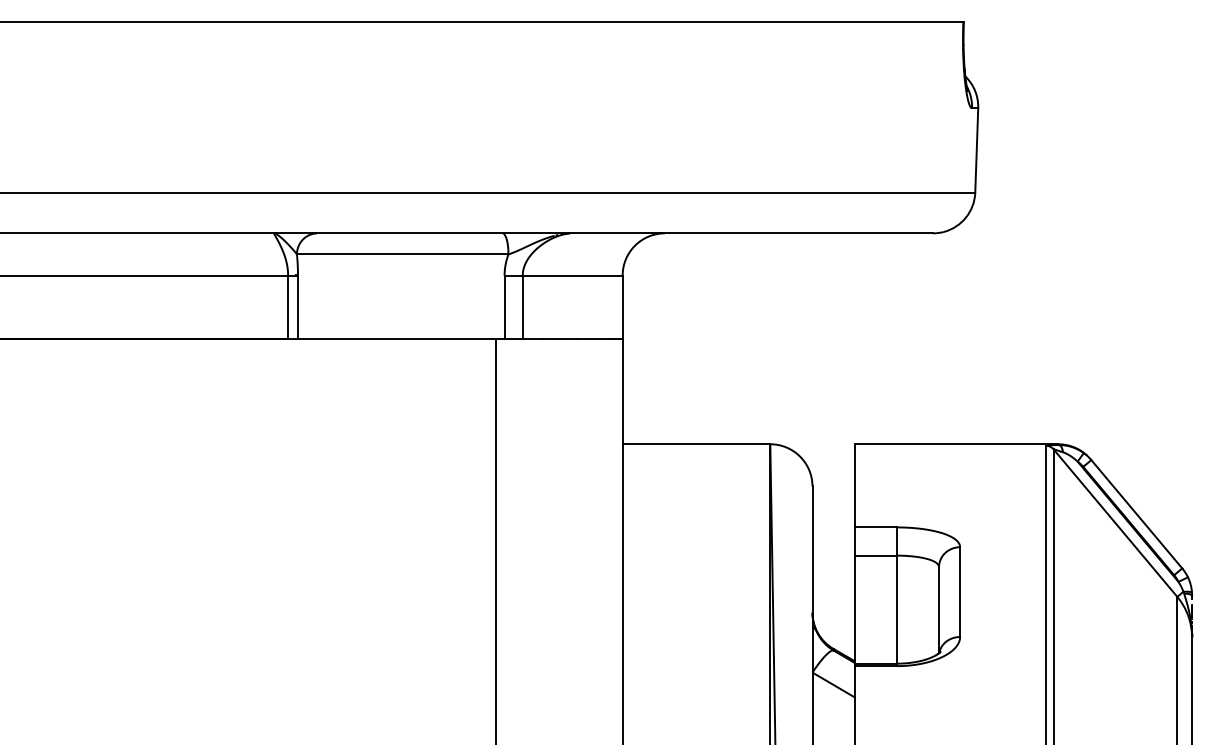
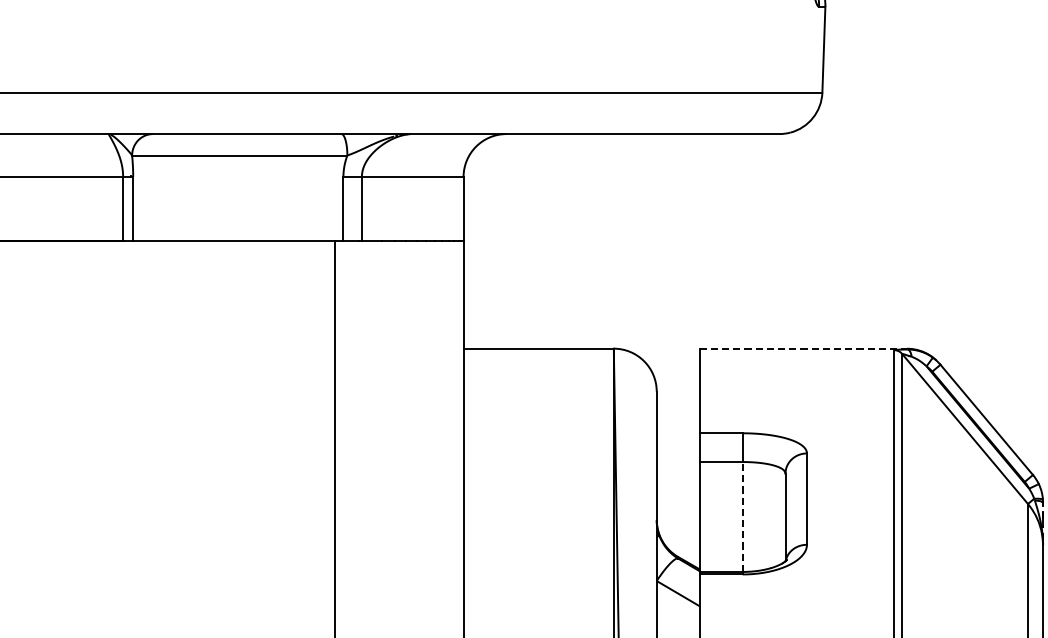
line: (956, 444) -> (803, 348), solid -> dashed
line: (896, 609) -> (742, 516), solid -> dashed

